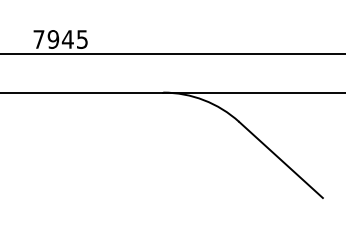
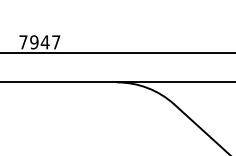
text: (82, 39) -> (56, 42), 7945 -> 7947

